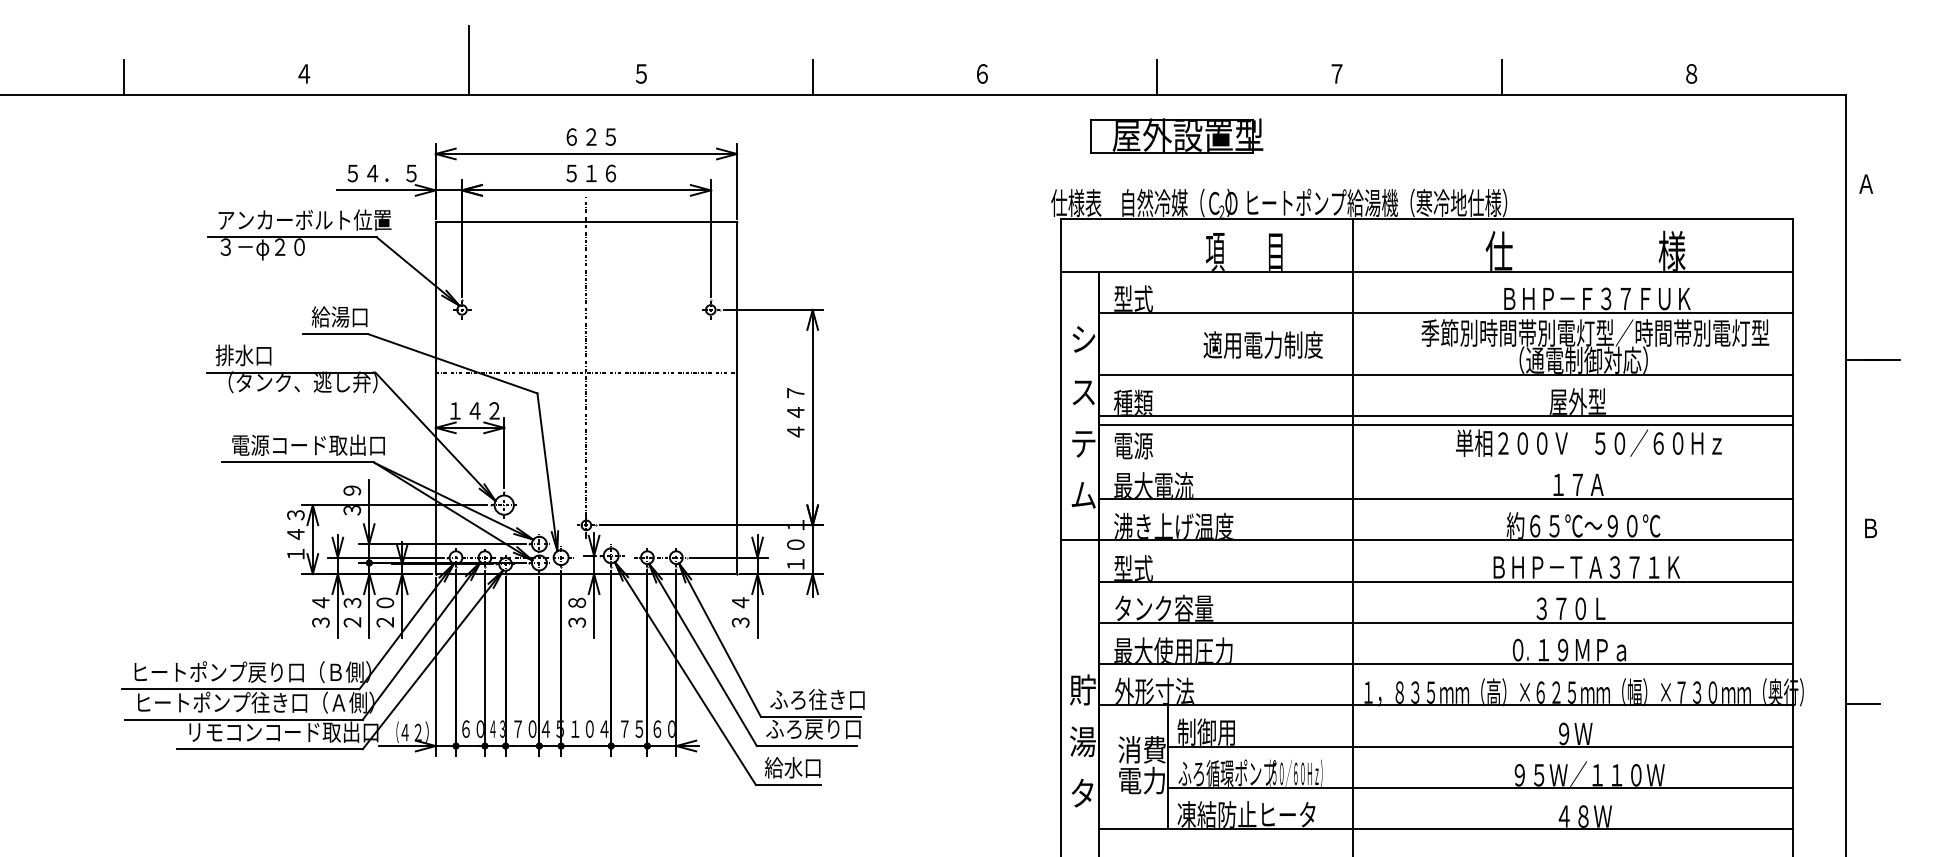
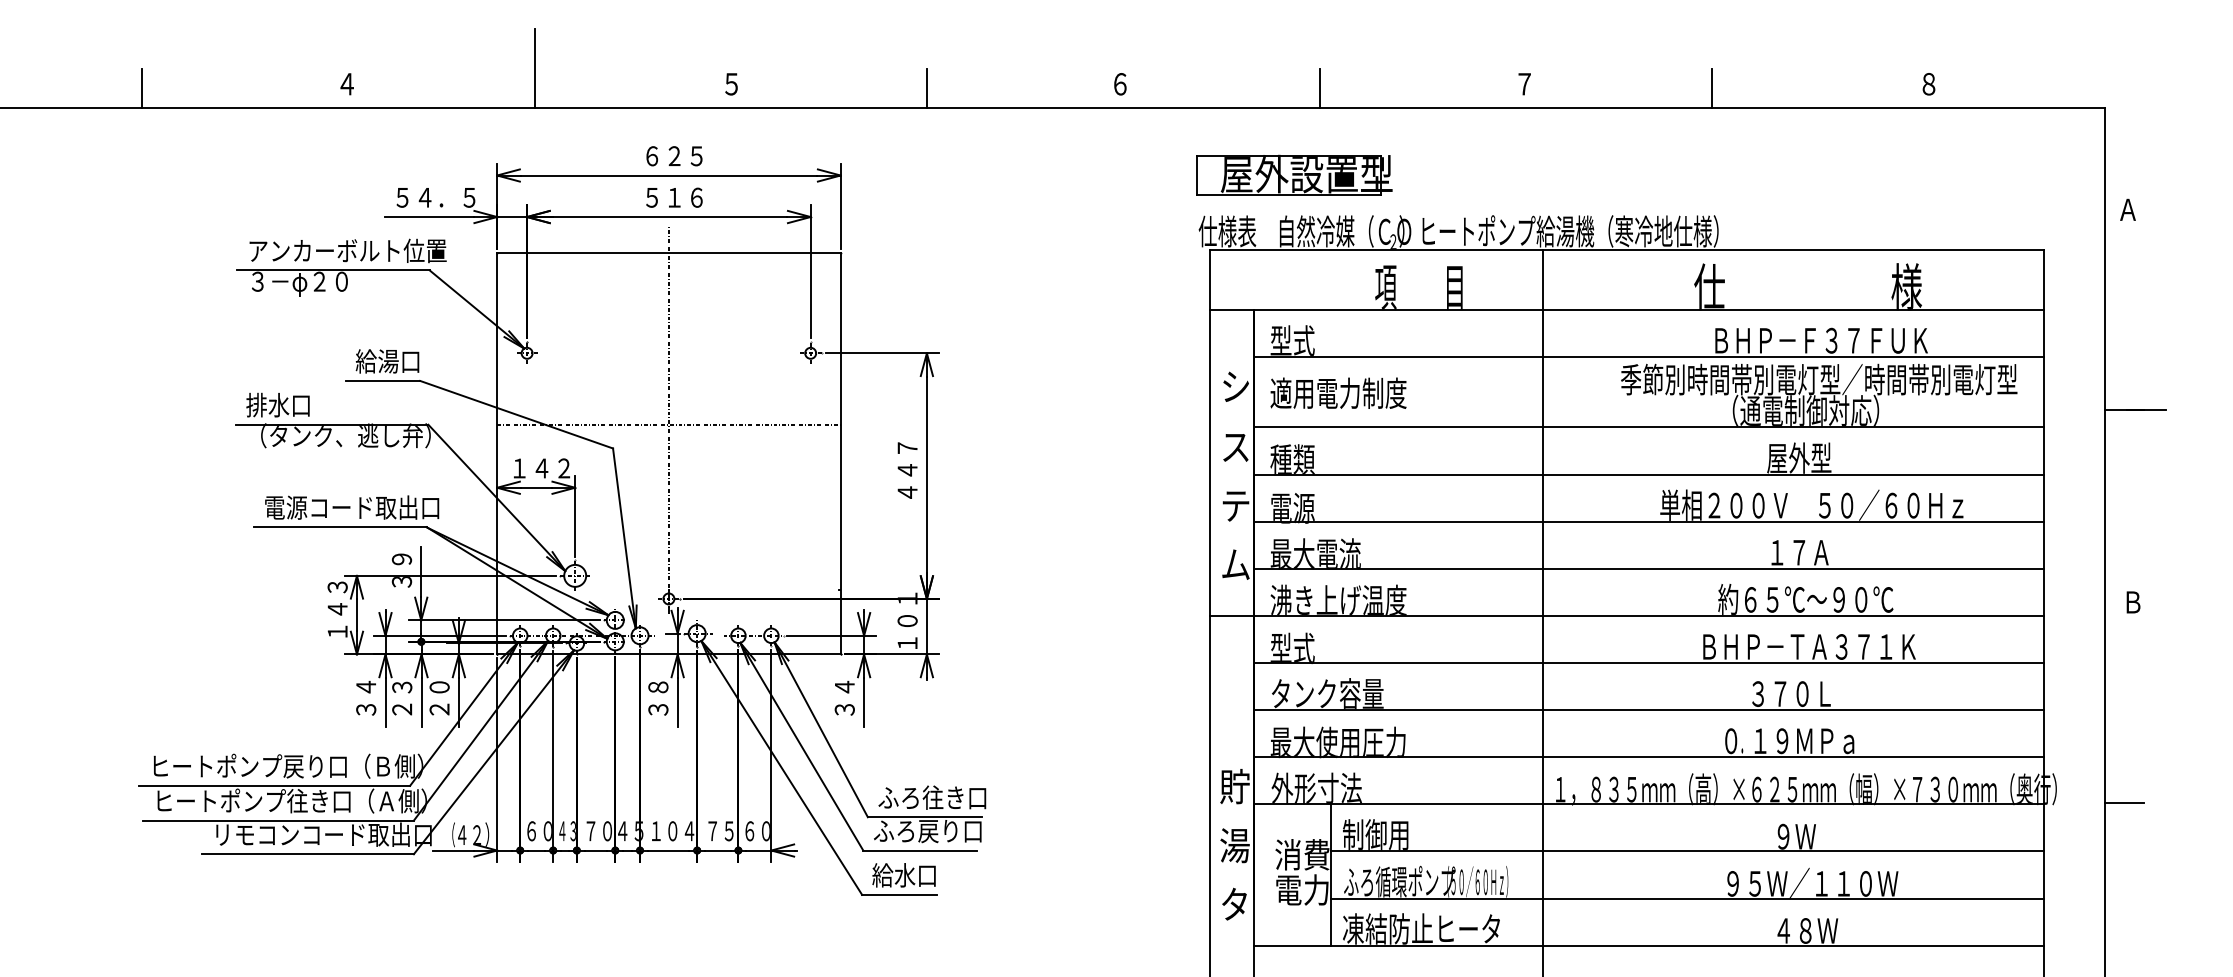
part: (1177, 135) -> (1294, 174), moved
text: (1263, 344) -> (1338, 392), moved
line: (1445, 424) -> (1648, 521), moved

